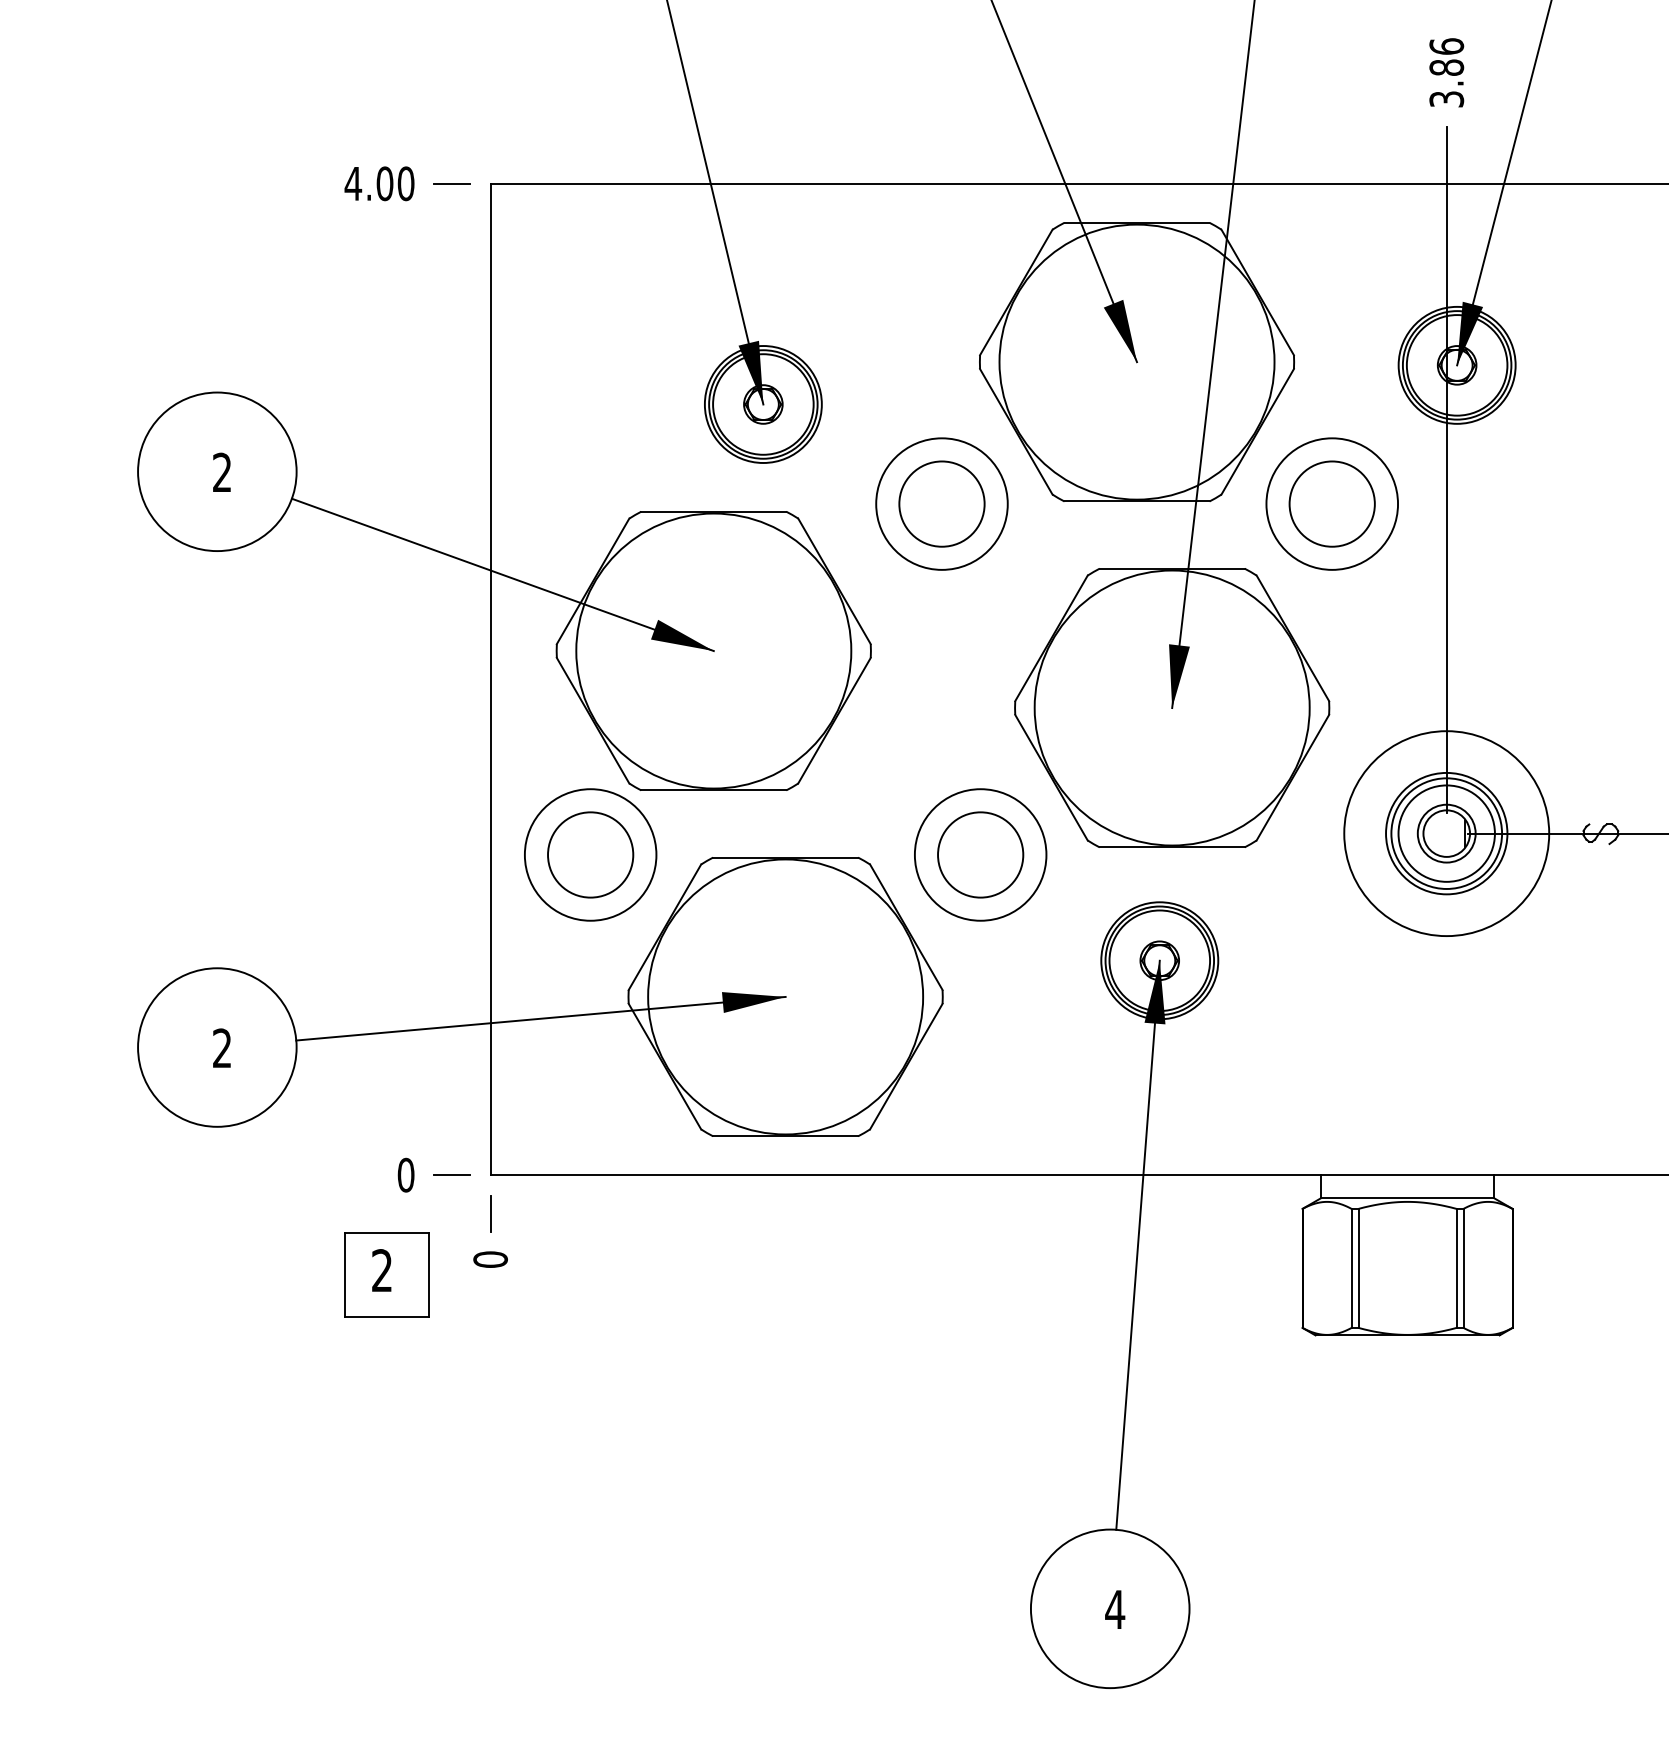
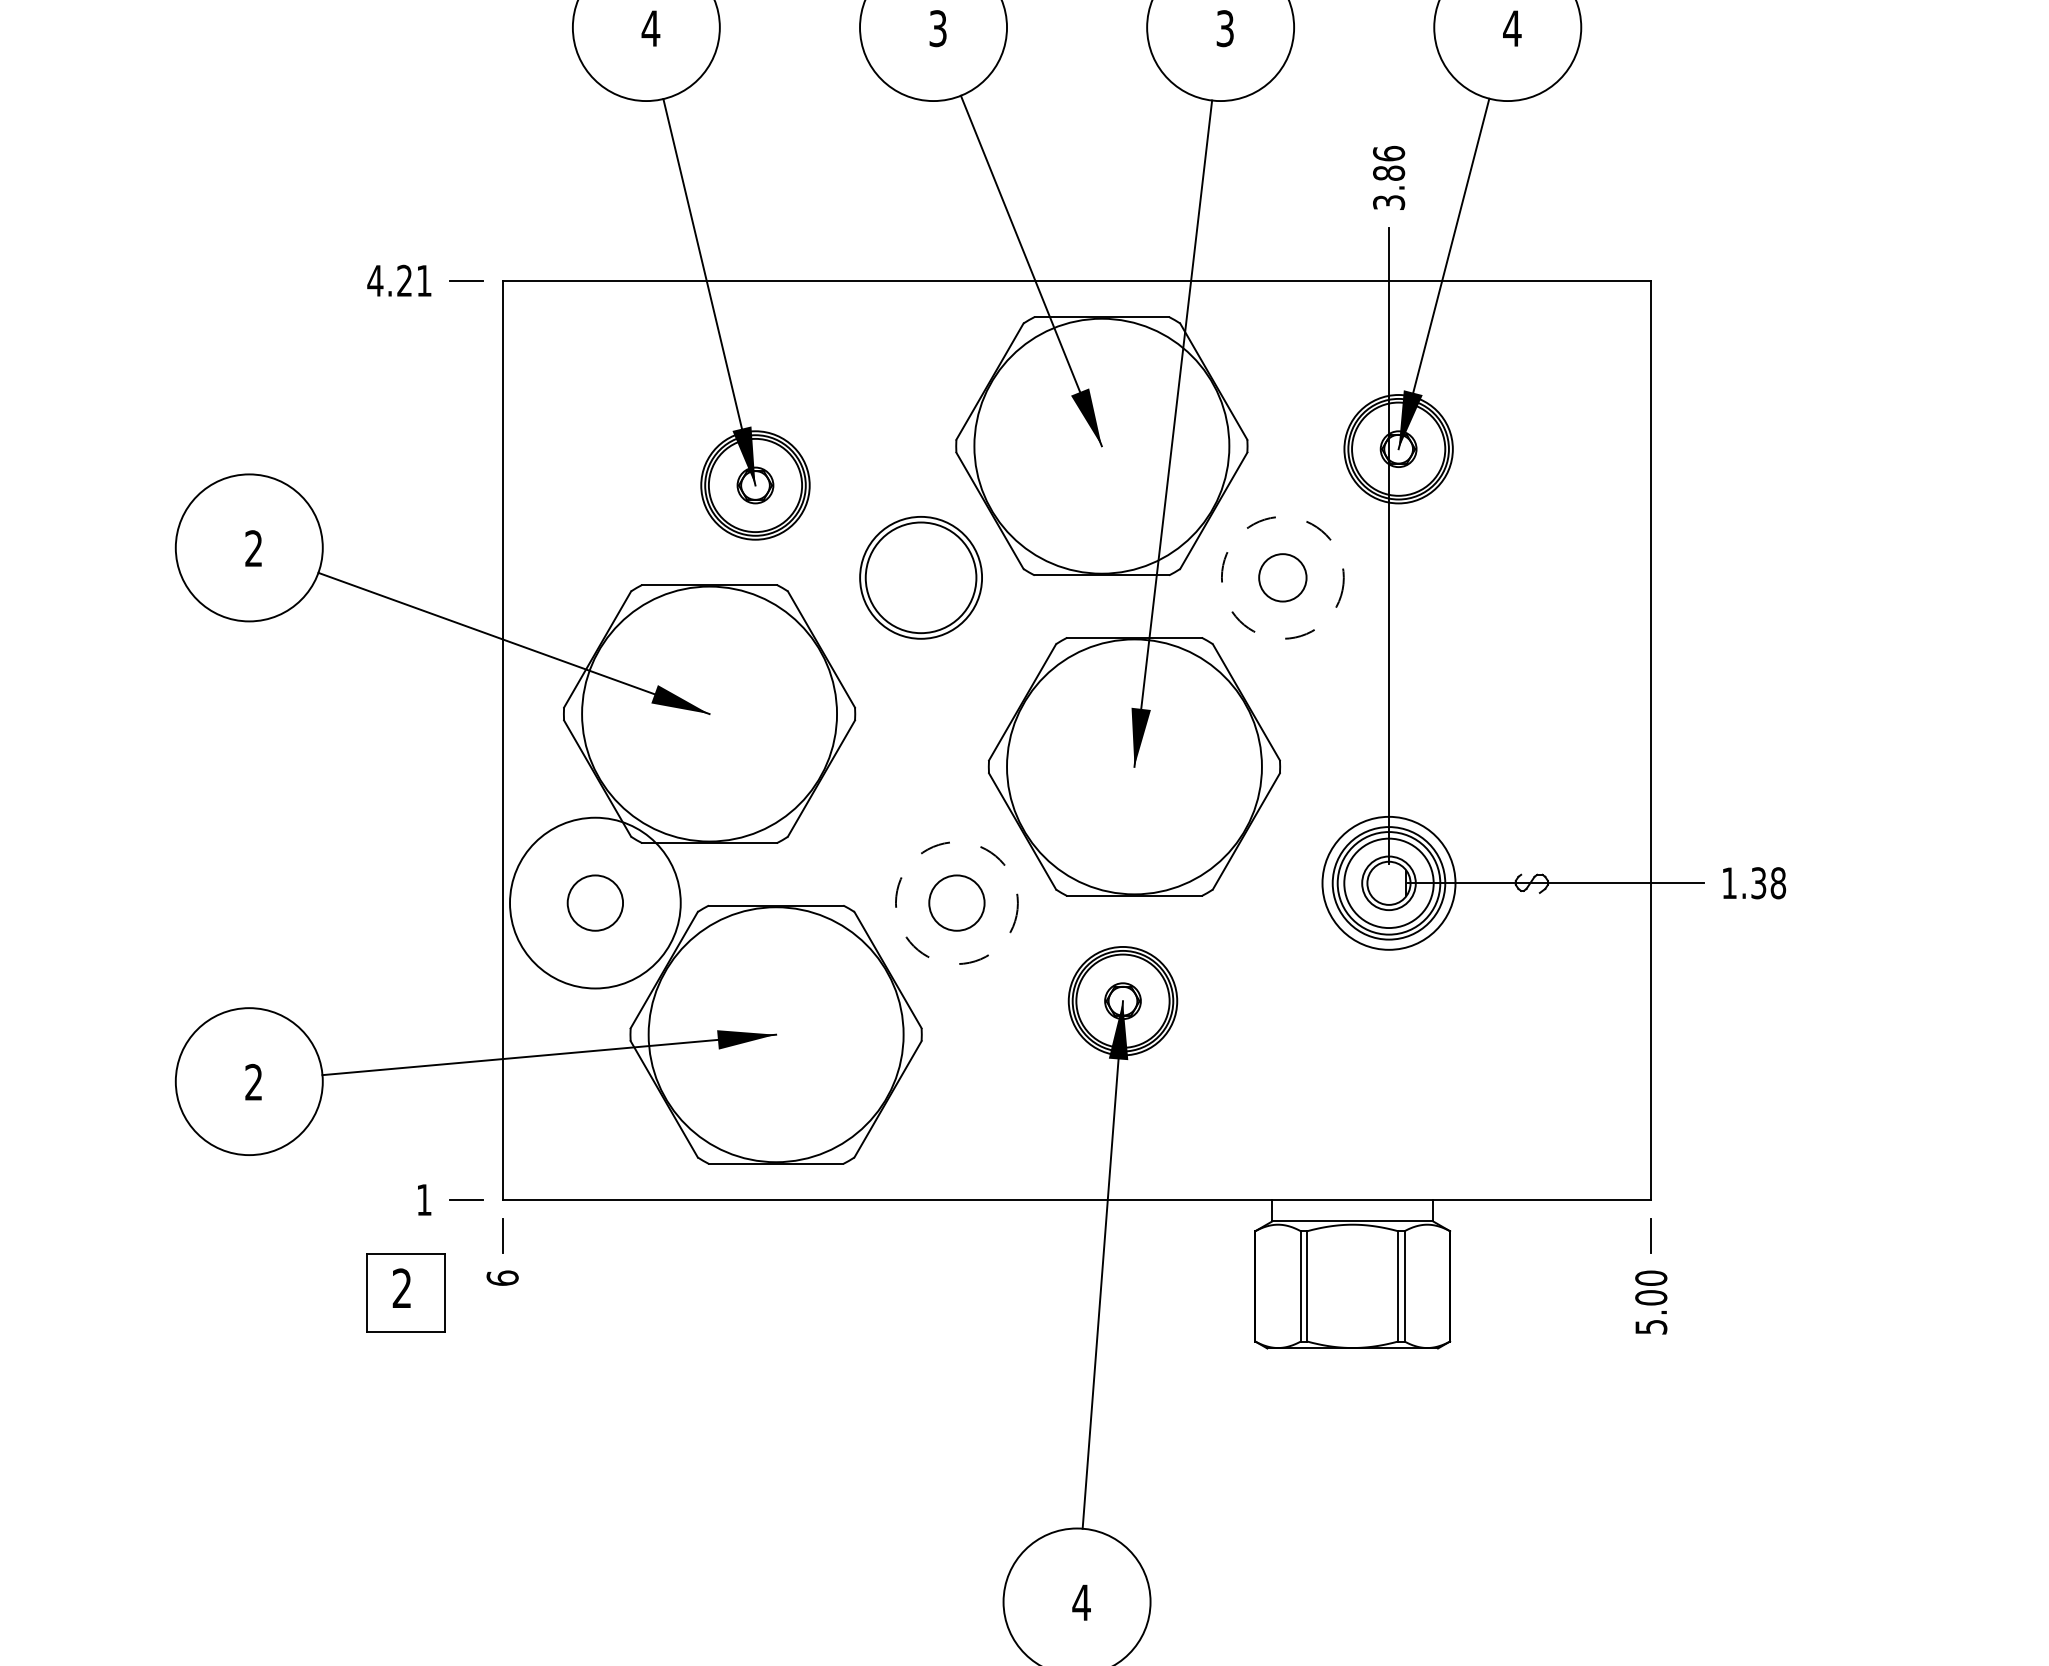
text: (395, 183) -> (414, 280), 4.00 -> 4.21
circle: (941, 503) -> (920, 577), size x1.4
circle: (1331, 503) -> (1282, 577), size x0.6
circle: (1331, 503) -> (1282, 577), solid -> dashed
circle: (1446, 833) -> (1388, 883), size x0.7
circle: (589, 854) -> (594, 902), size x0.7
circle: (980, 854) -> (956, 902), size x0.7
circle: (590, 855) -> (595, 903), size x1.4
circle: (980, 855) -> (956, 903), solid -> dashed
text: (406, 1174) -> (424, 1199), 0 -> 1
text: (490, 1258) -> (502, 1277), 0 -> 6

